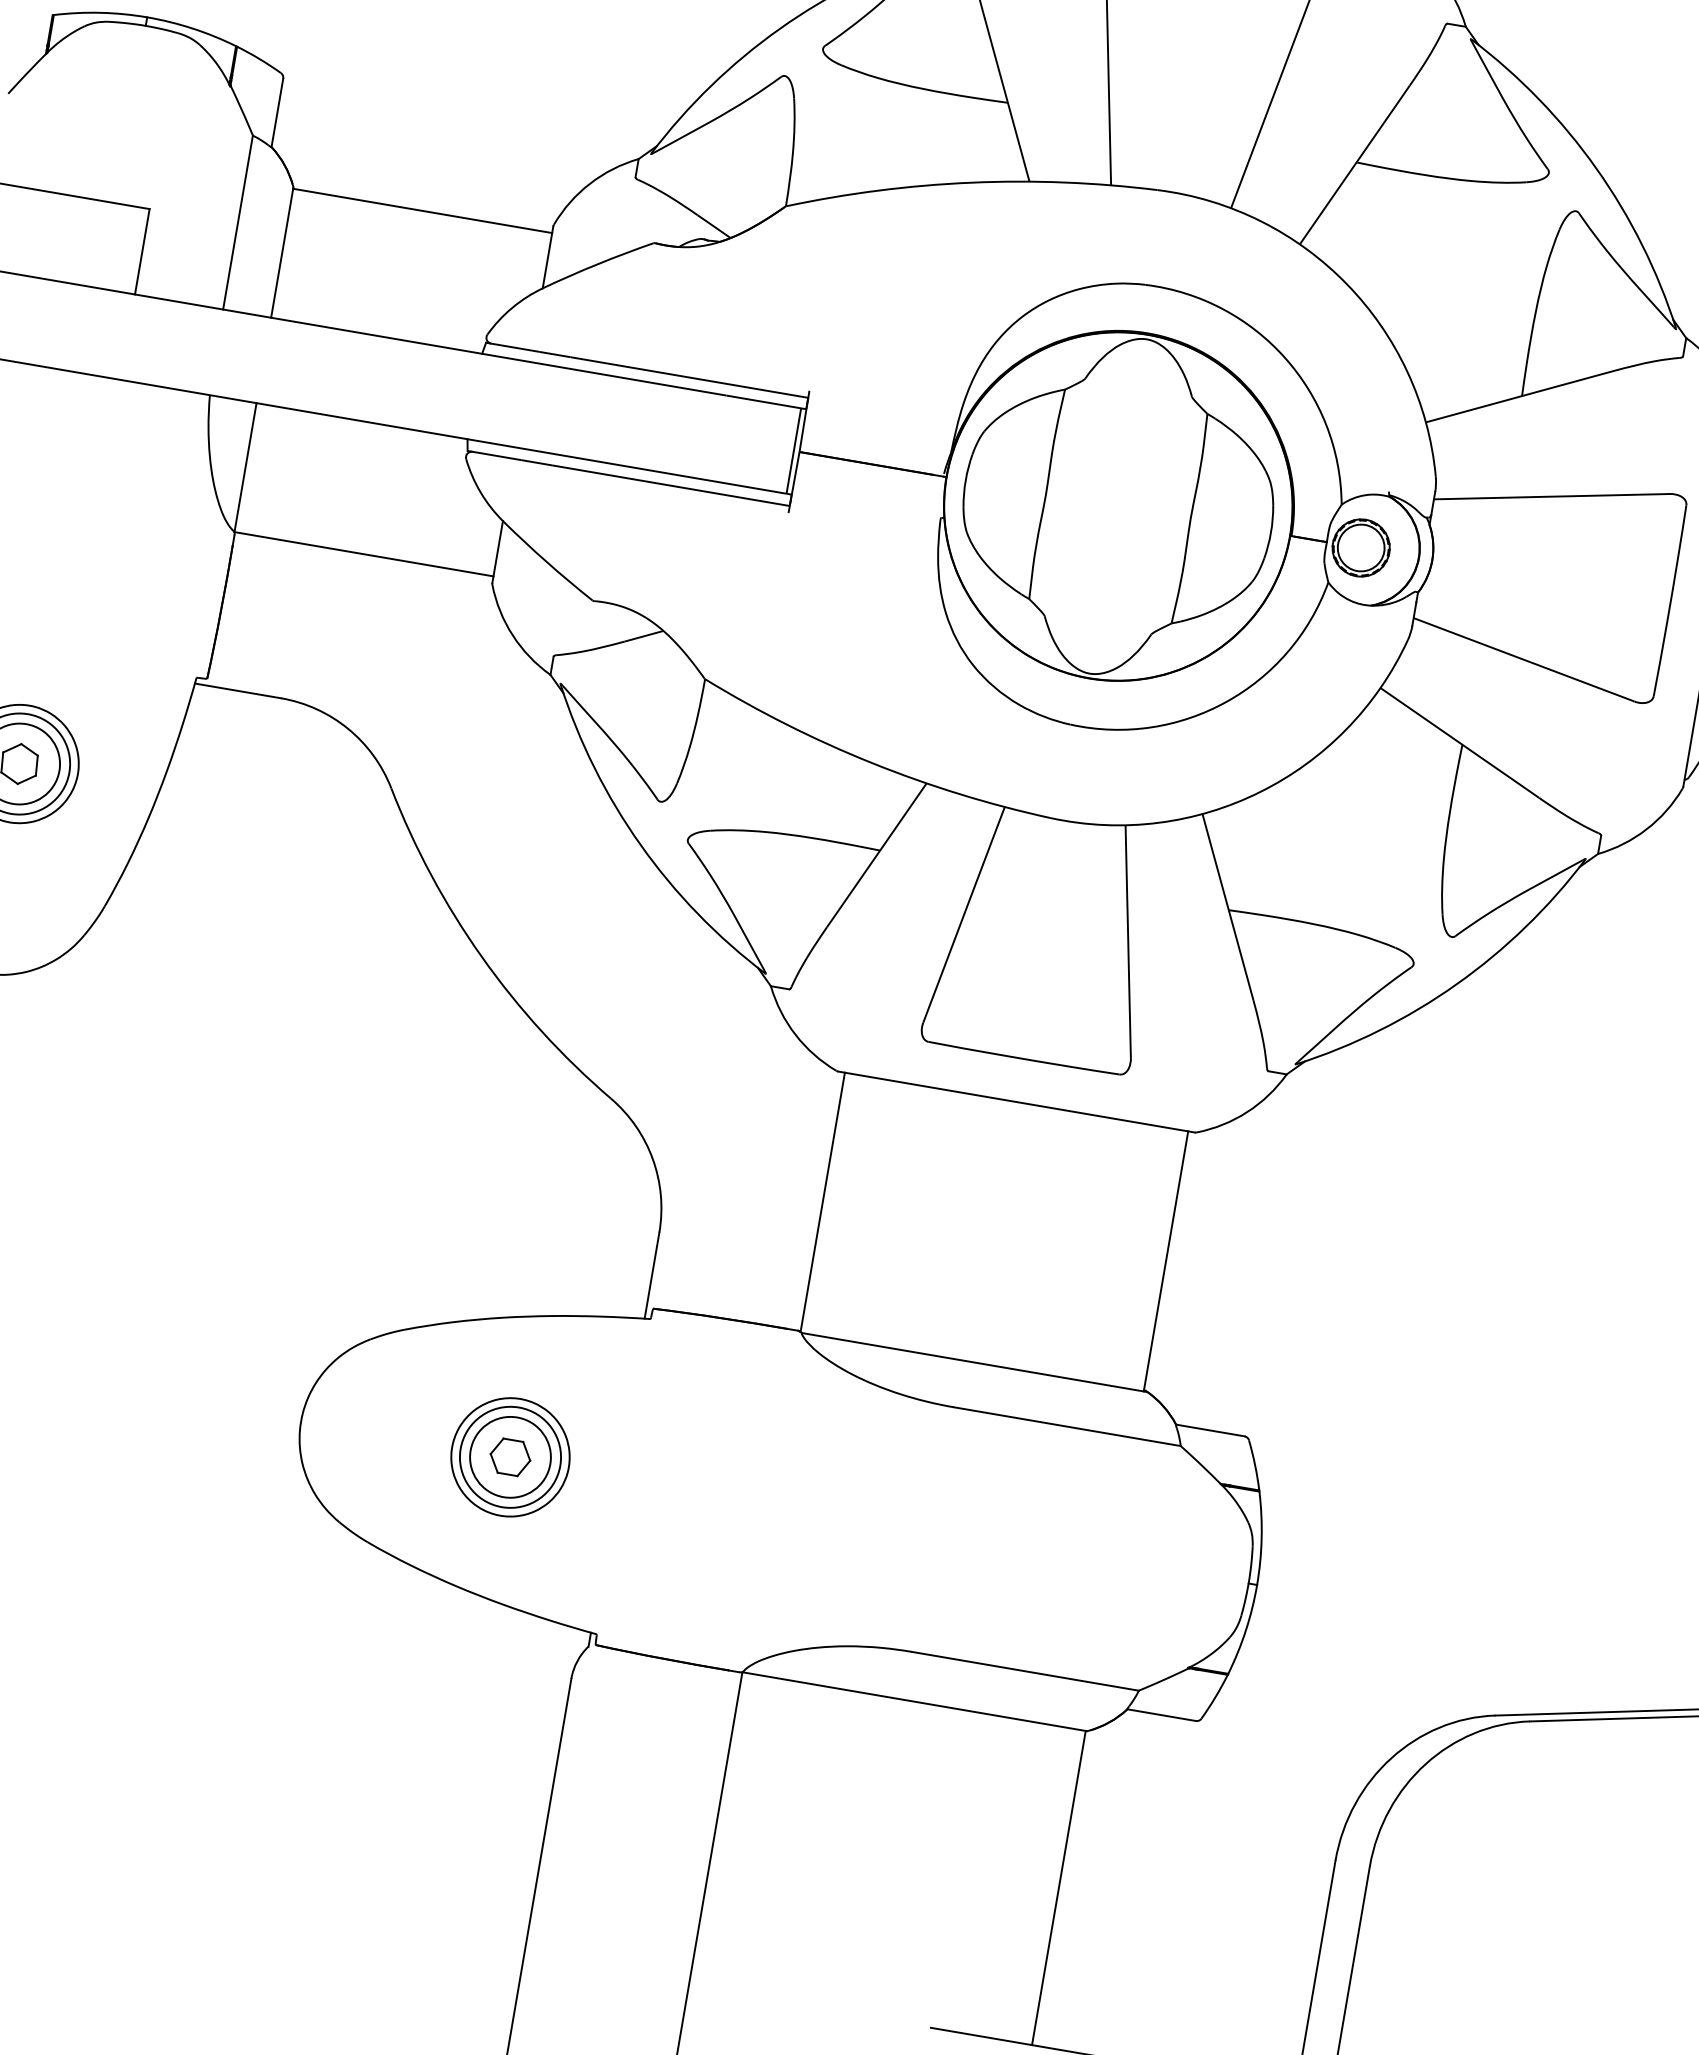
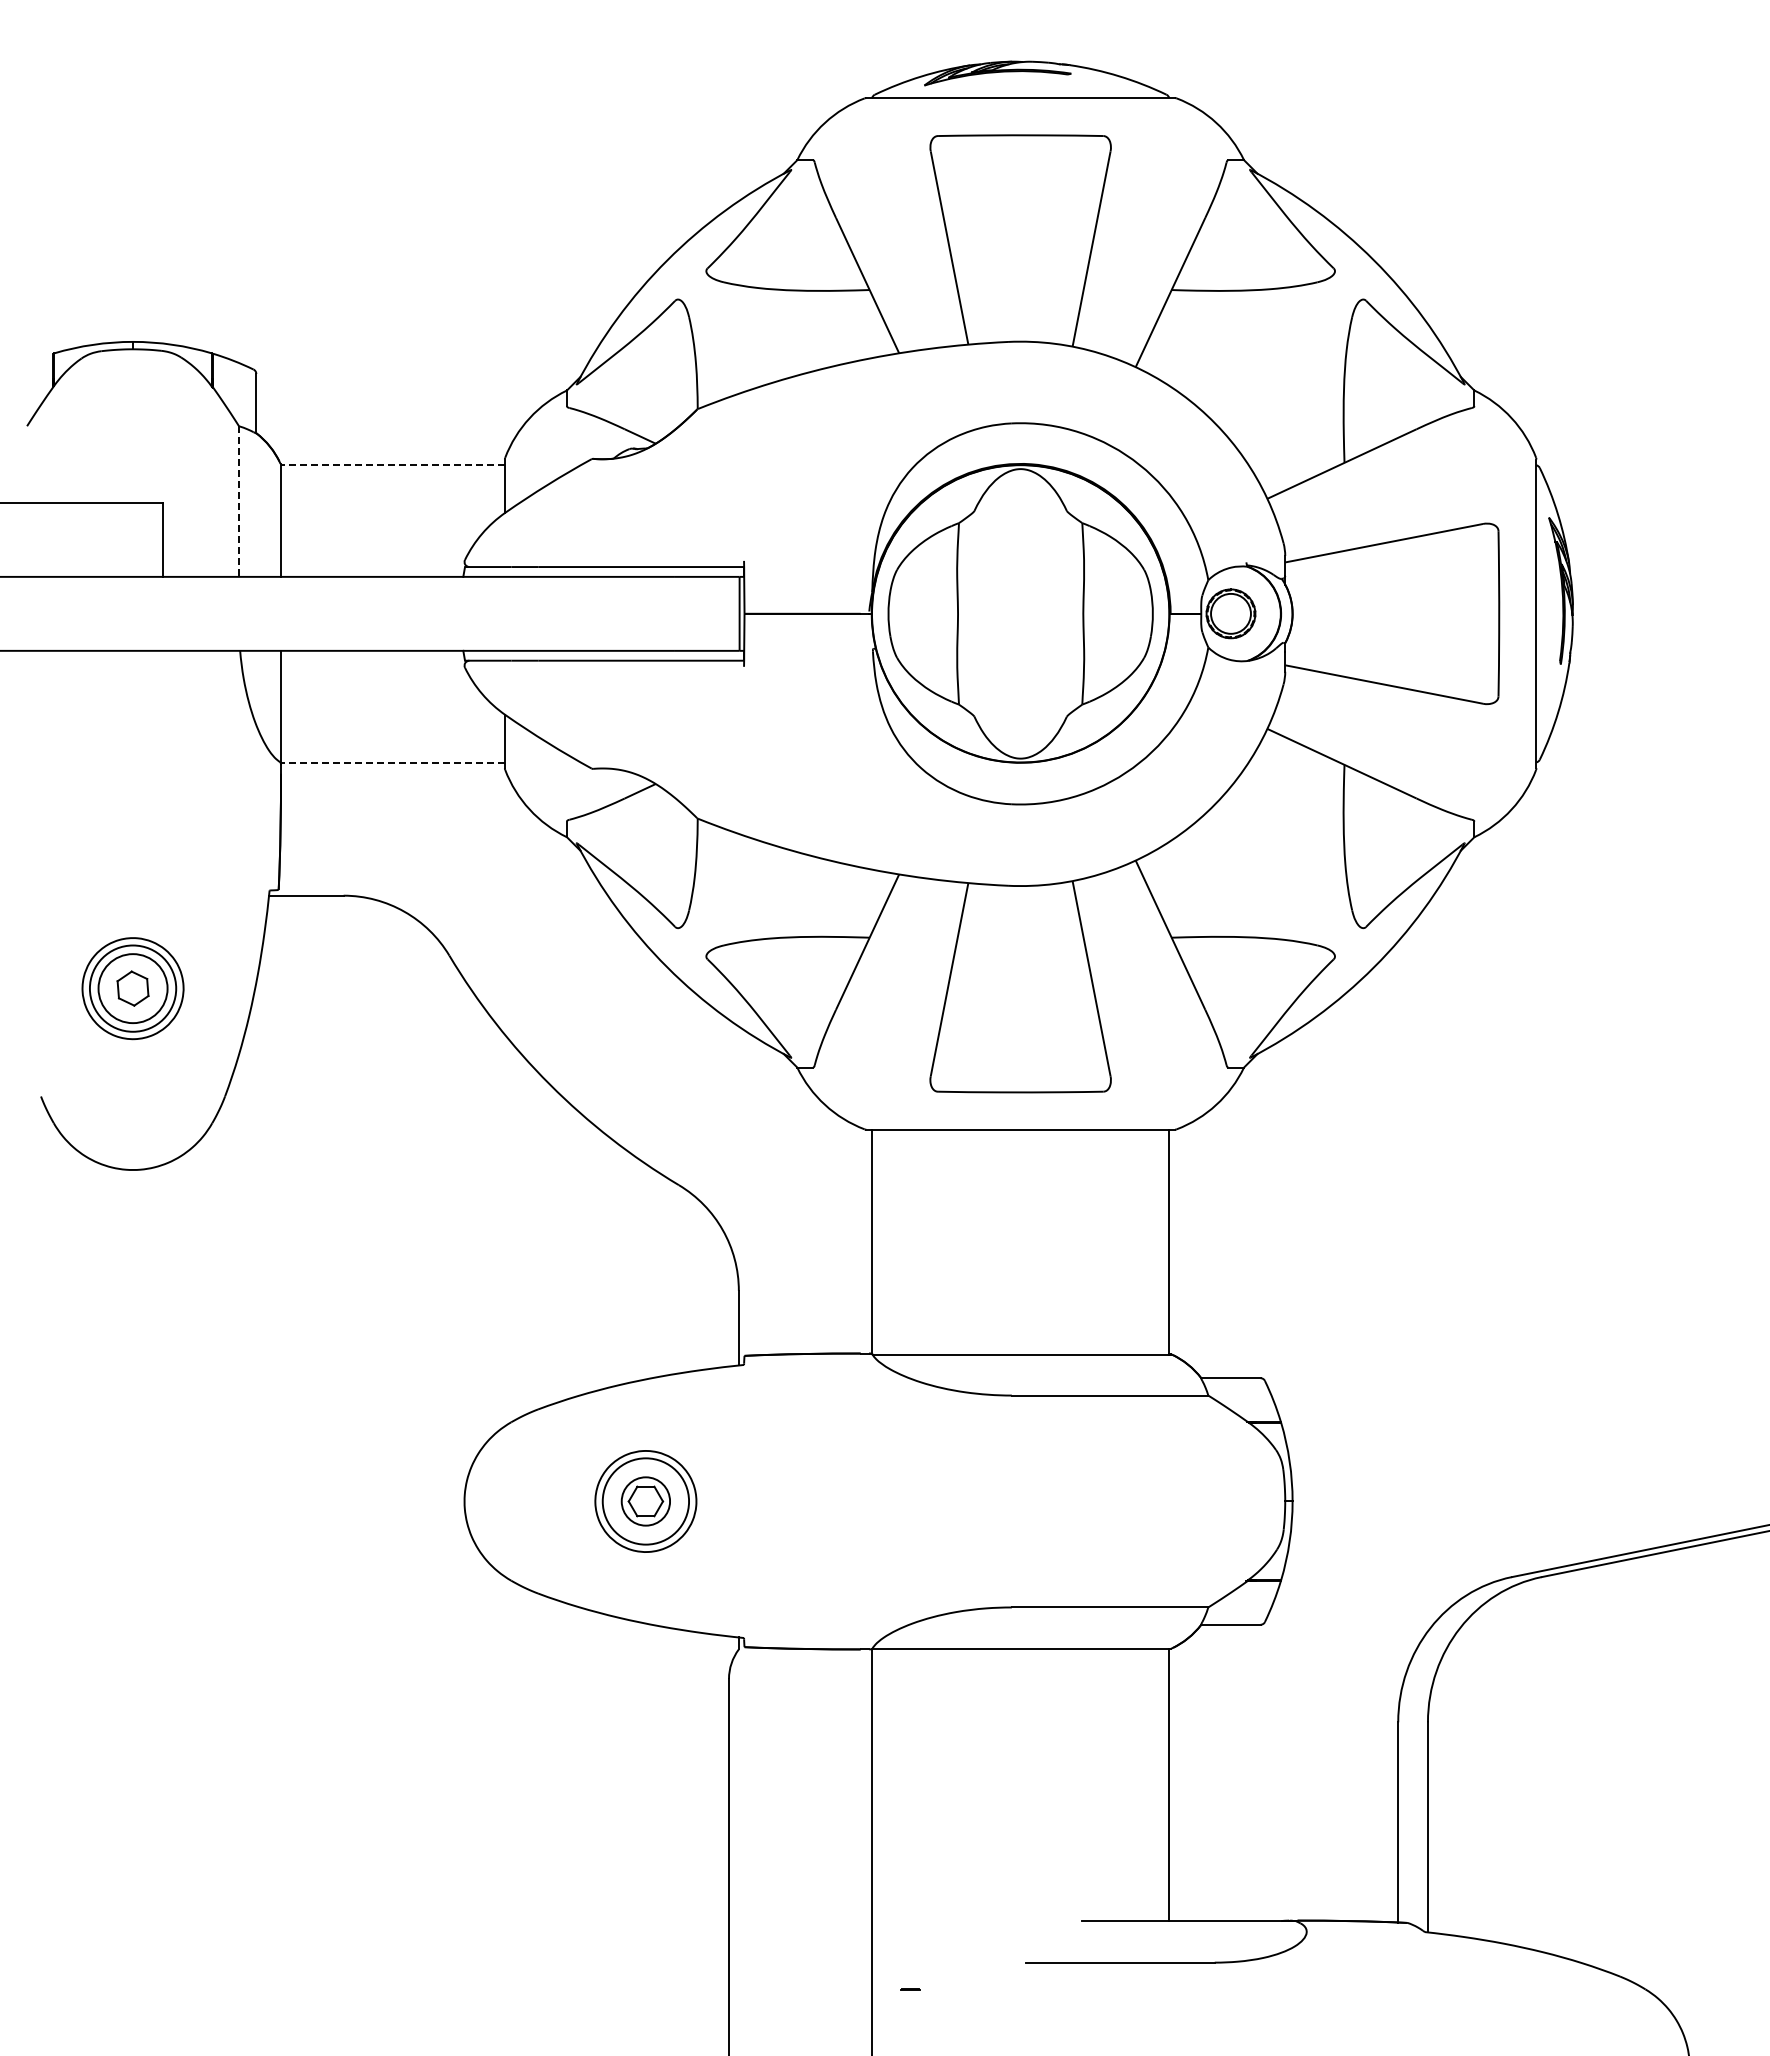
line: (422, 211) -> (392, 465), solid -> dashed
line: (237, 223) -> (238, 502), solid -> dashed
line: (363, 554) -> (392, 762), solid -> dashed
circle: (510, 1457) -> (645, 1501), size x0.7

